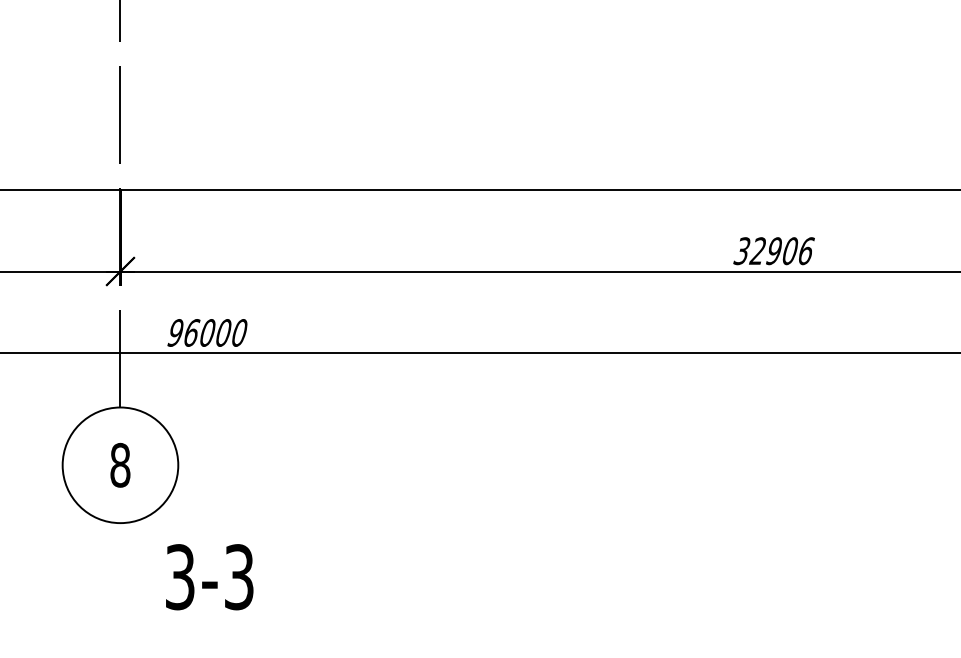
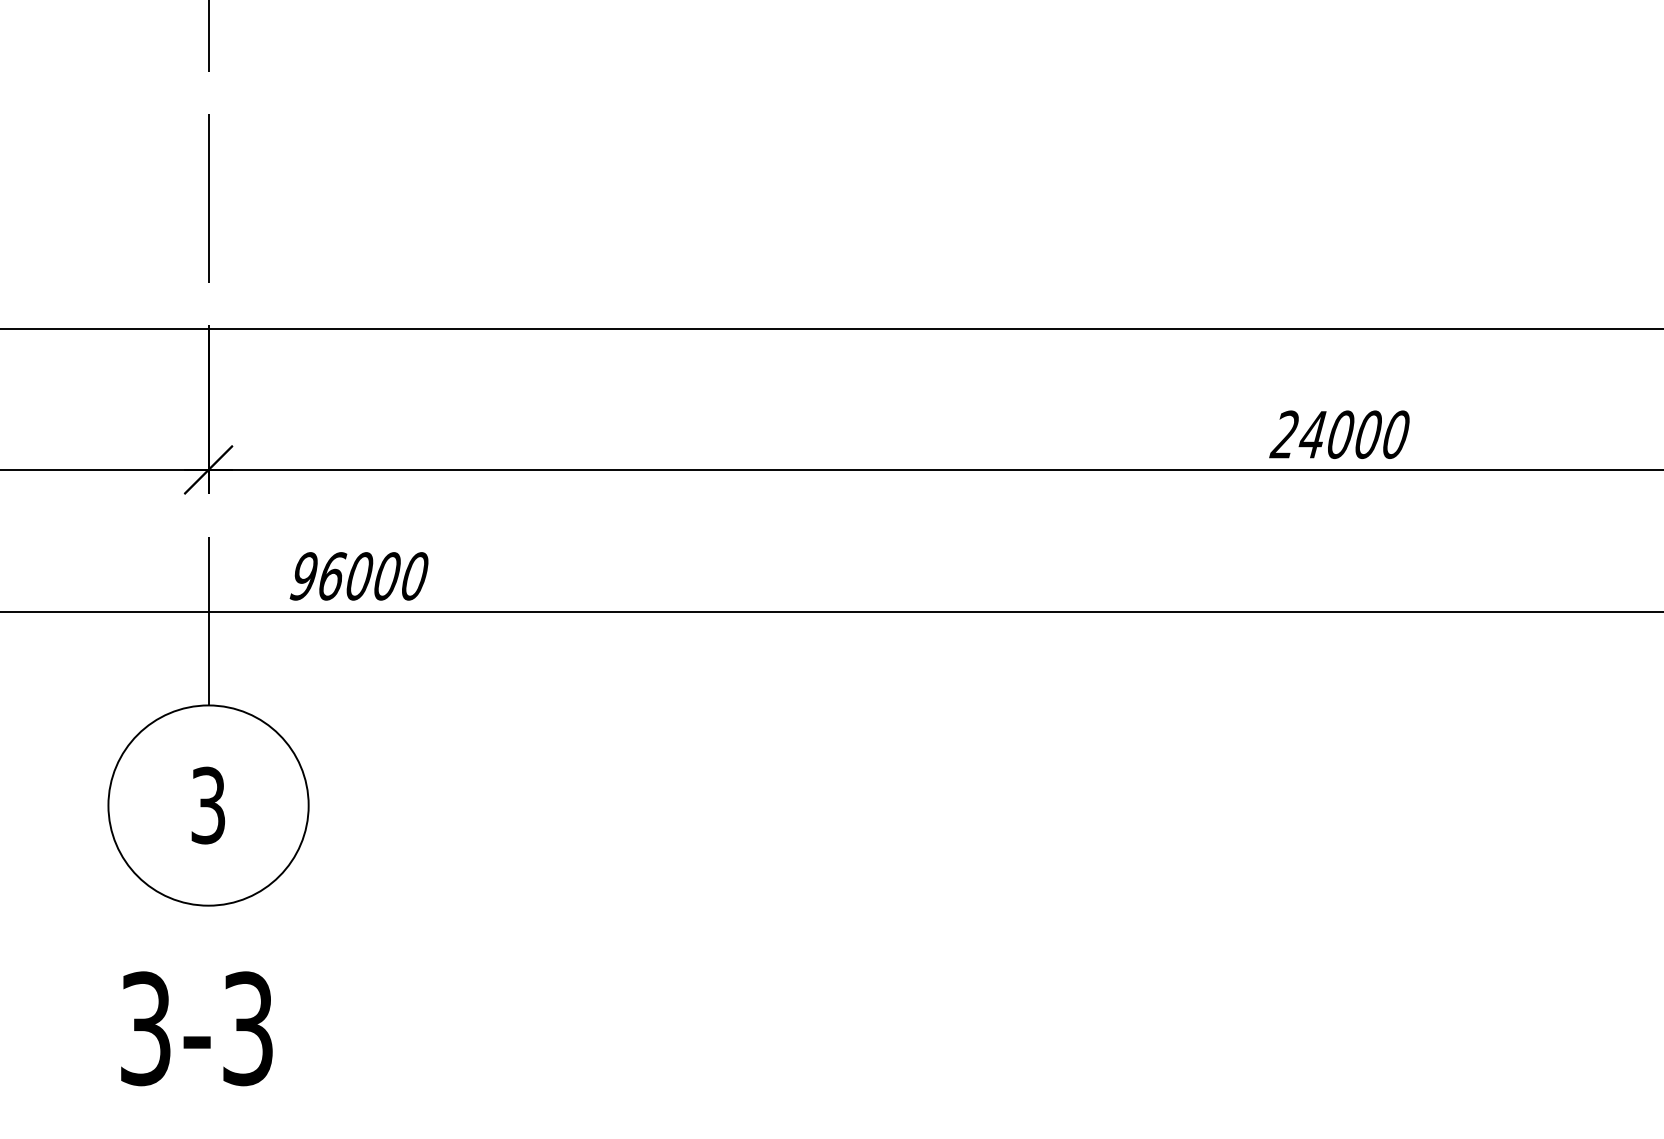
text: (773, 251) -> (1339, 435), 32906 -> 24000
text: (120, 465) -> (208, 805), 8 -> 3
text: (209, 577) -> (196, 1029), moved

